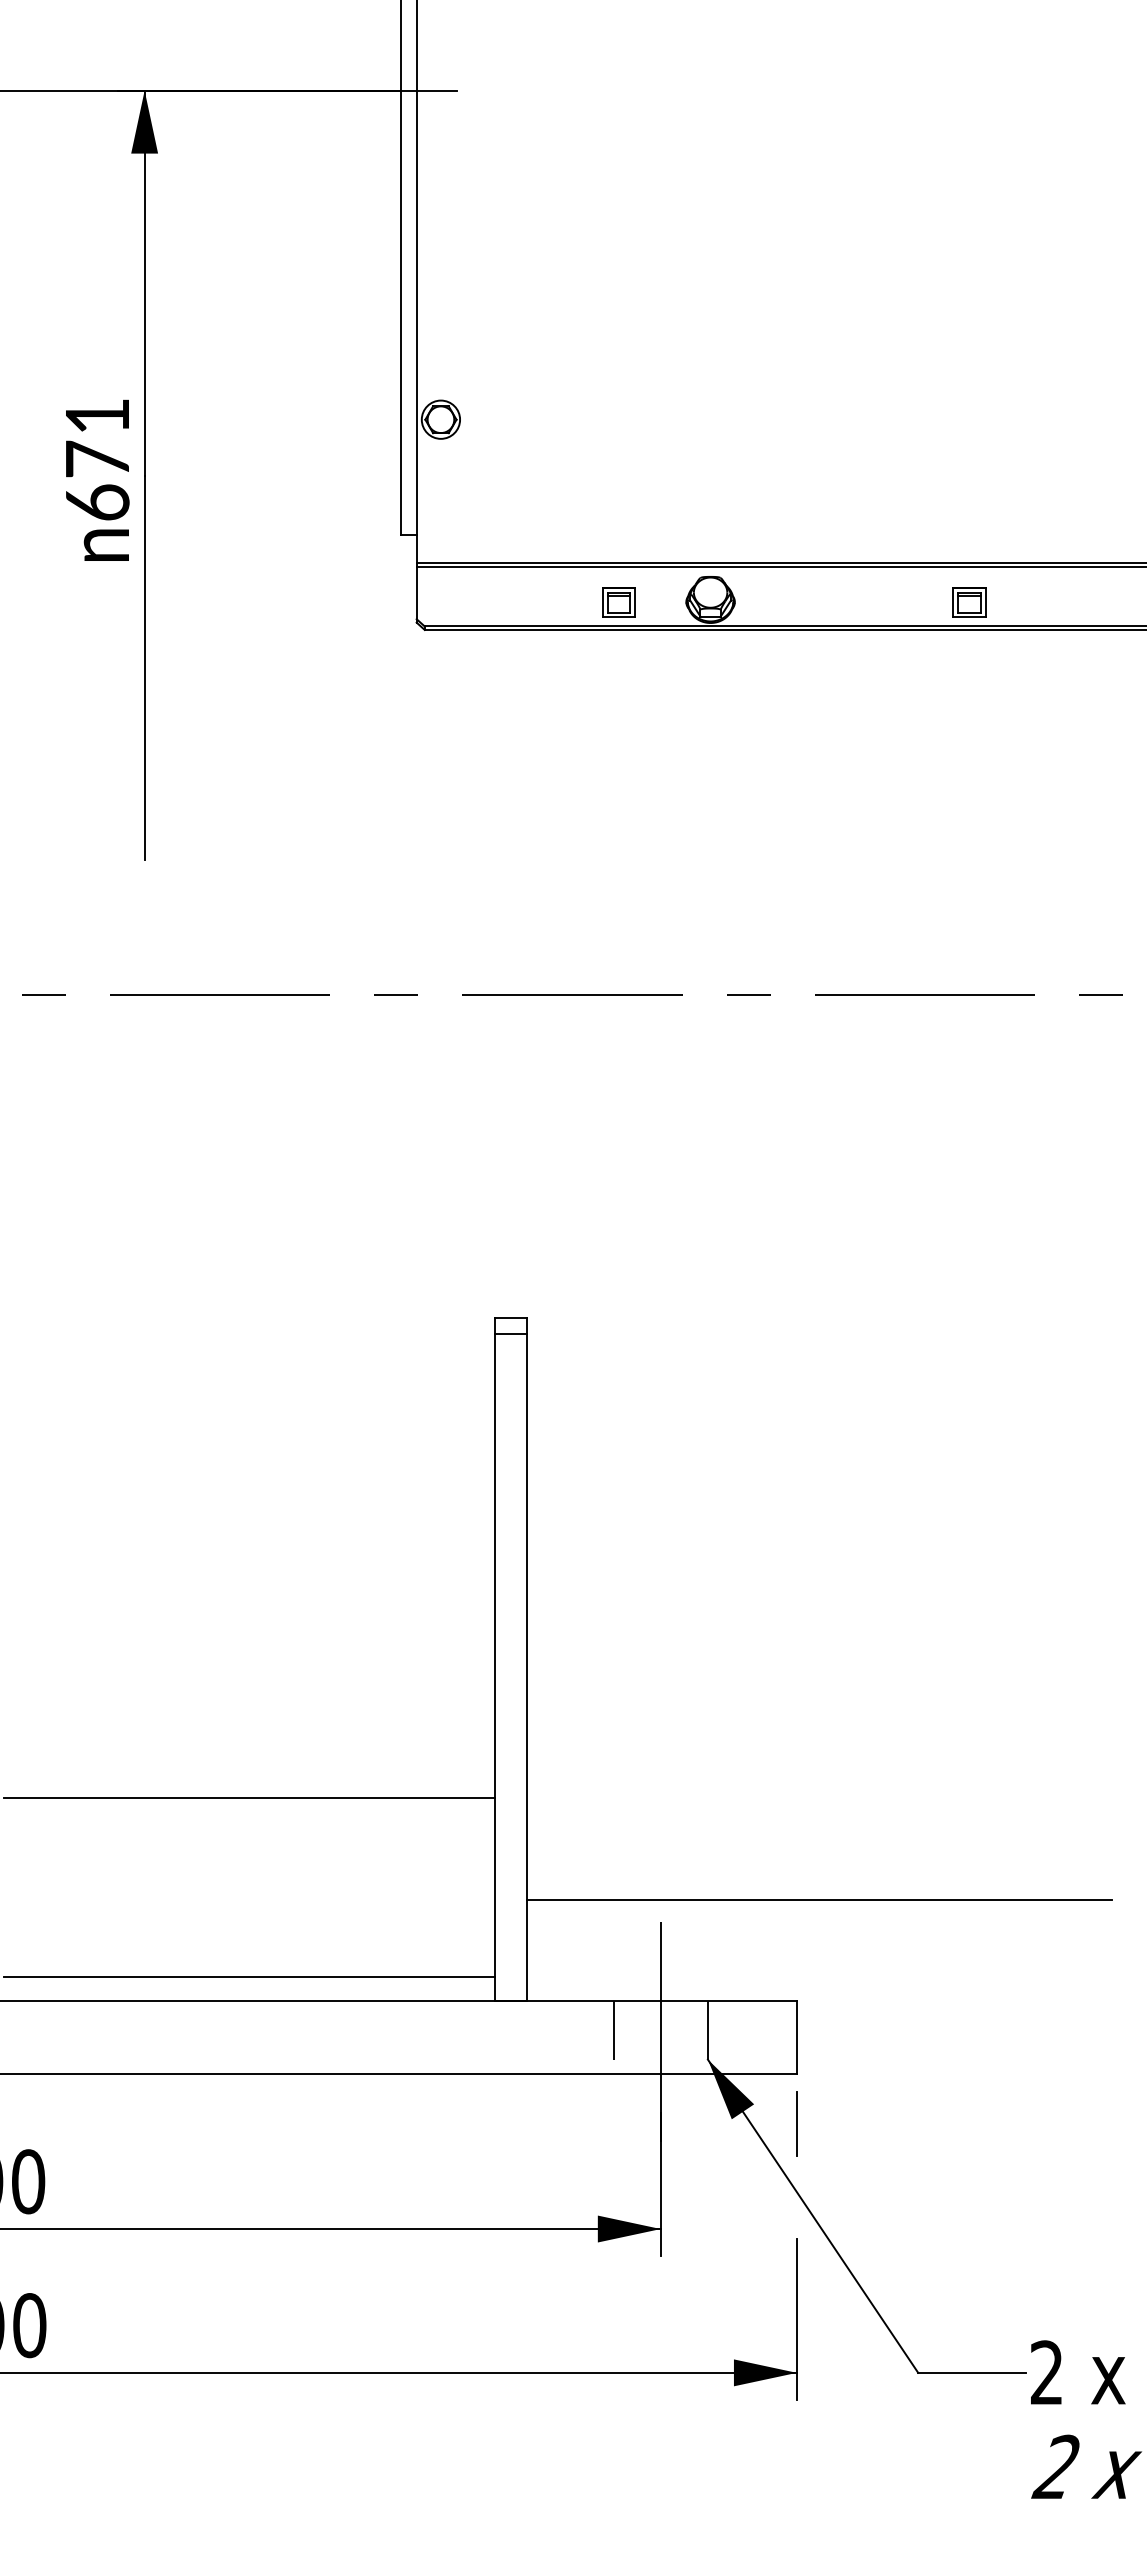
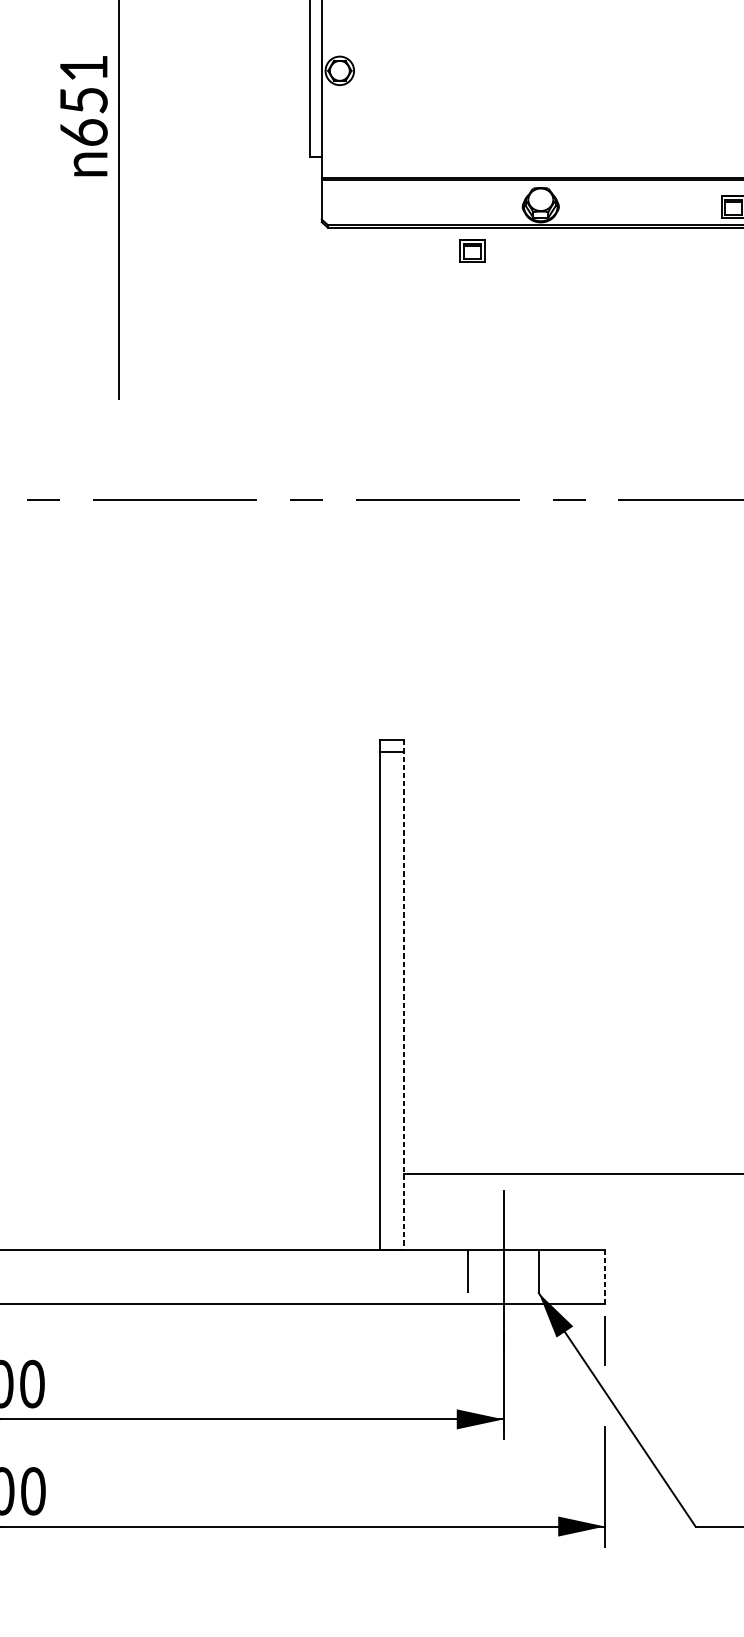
text: (97, 458) -> (83, 99), 671 -> 651
part: (618, 602) -> (472, 251), moved
line: (527, 1659) -> (404, 994), solid -> dashed
line: (249, 1797) -> (197, 1097), removed
line: (249, 1976) -> (197, 1231), removed
line: (796, 2037) -> (604, 1276), solid -> dashed

